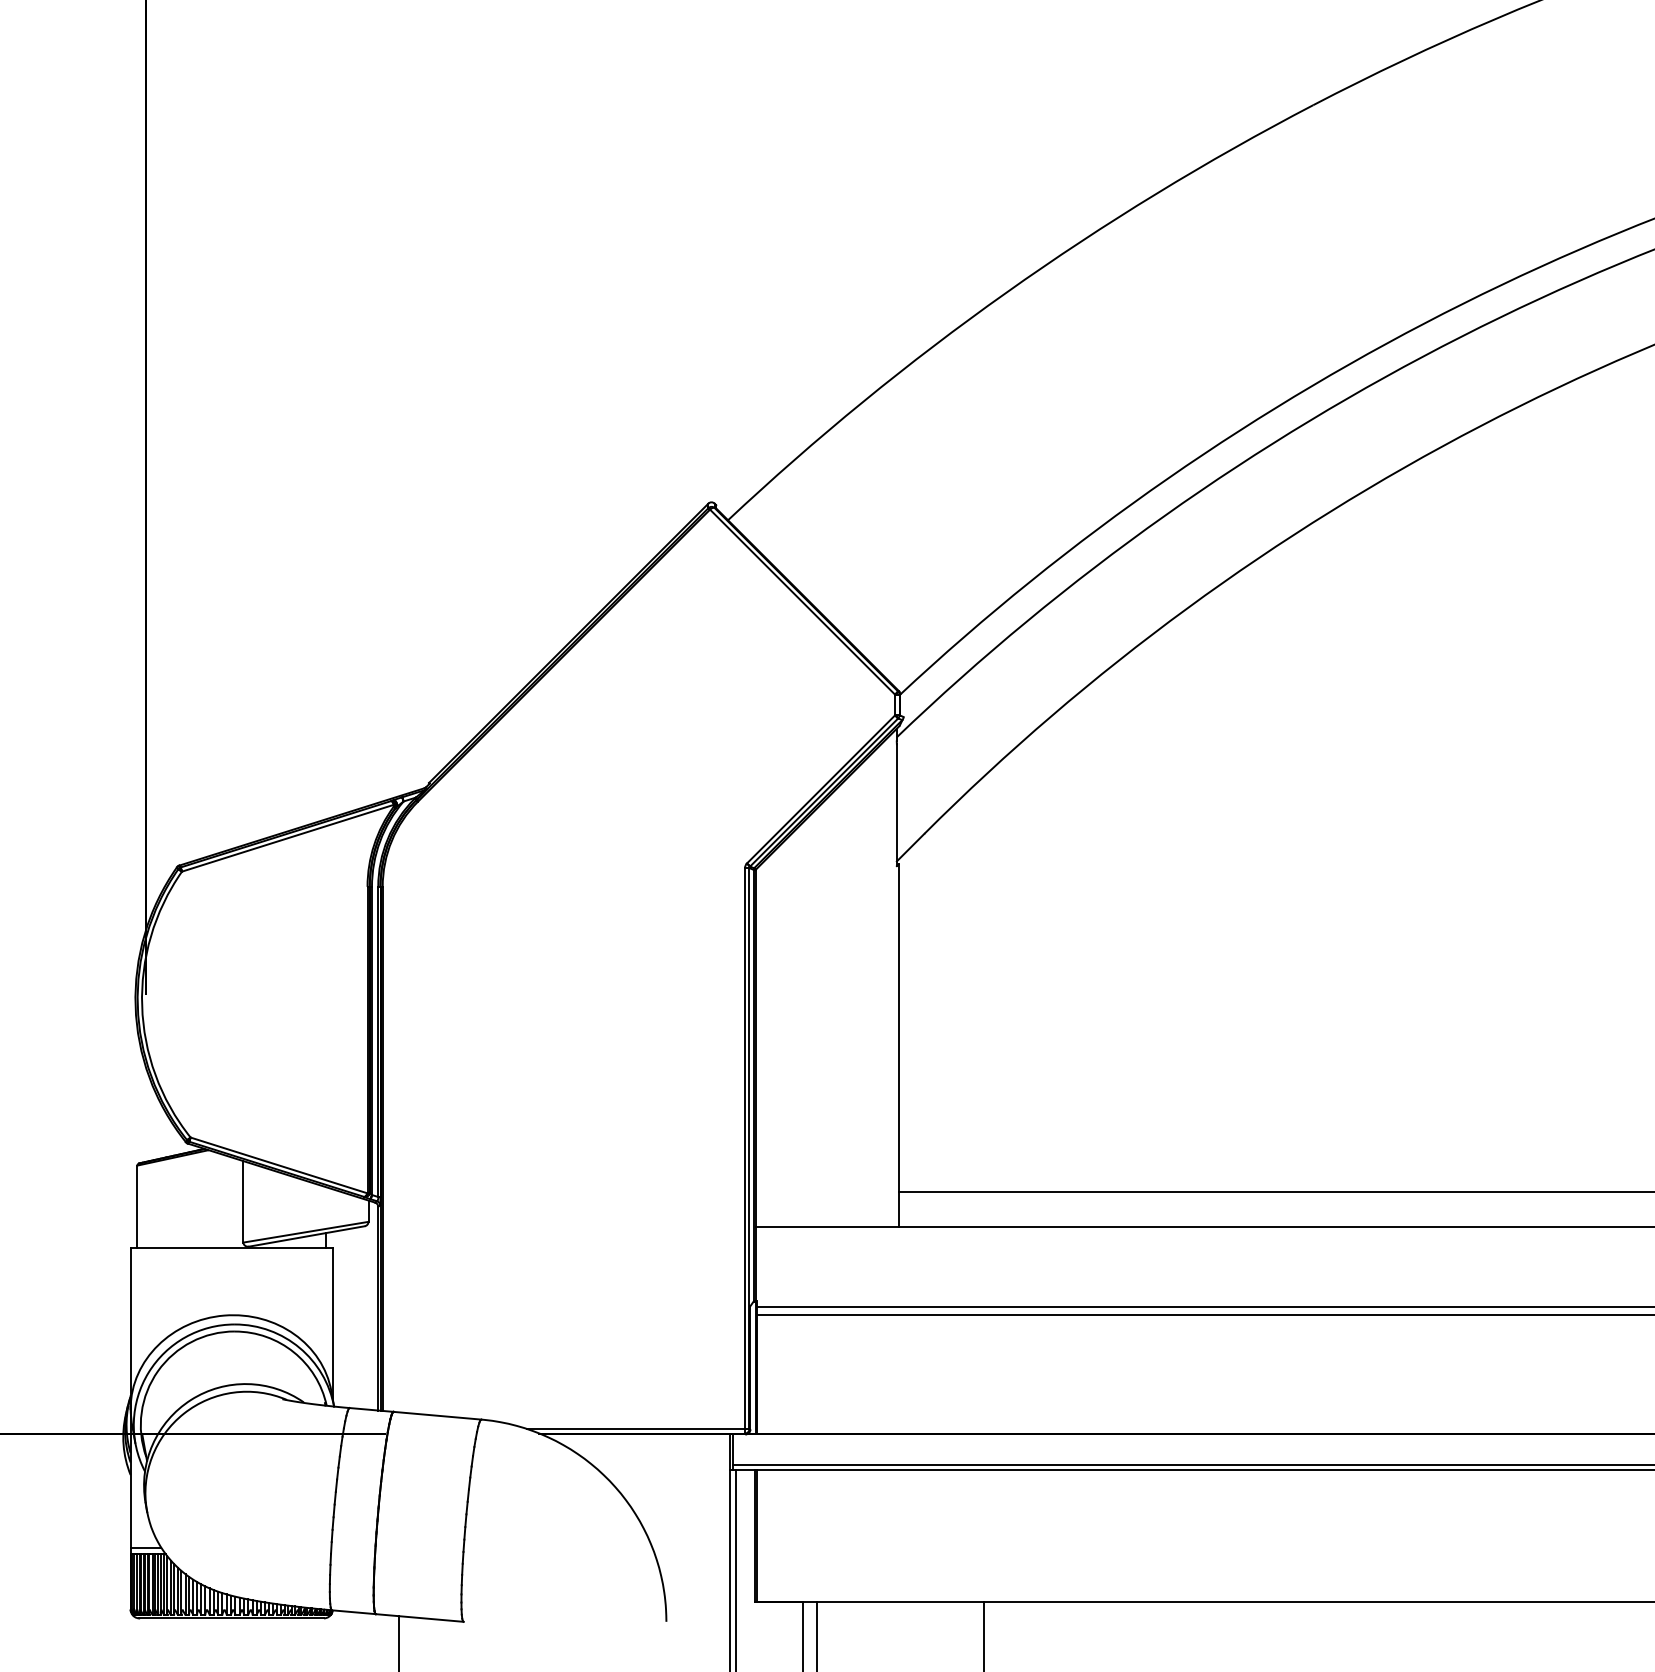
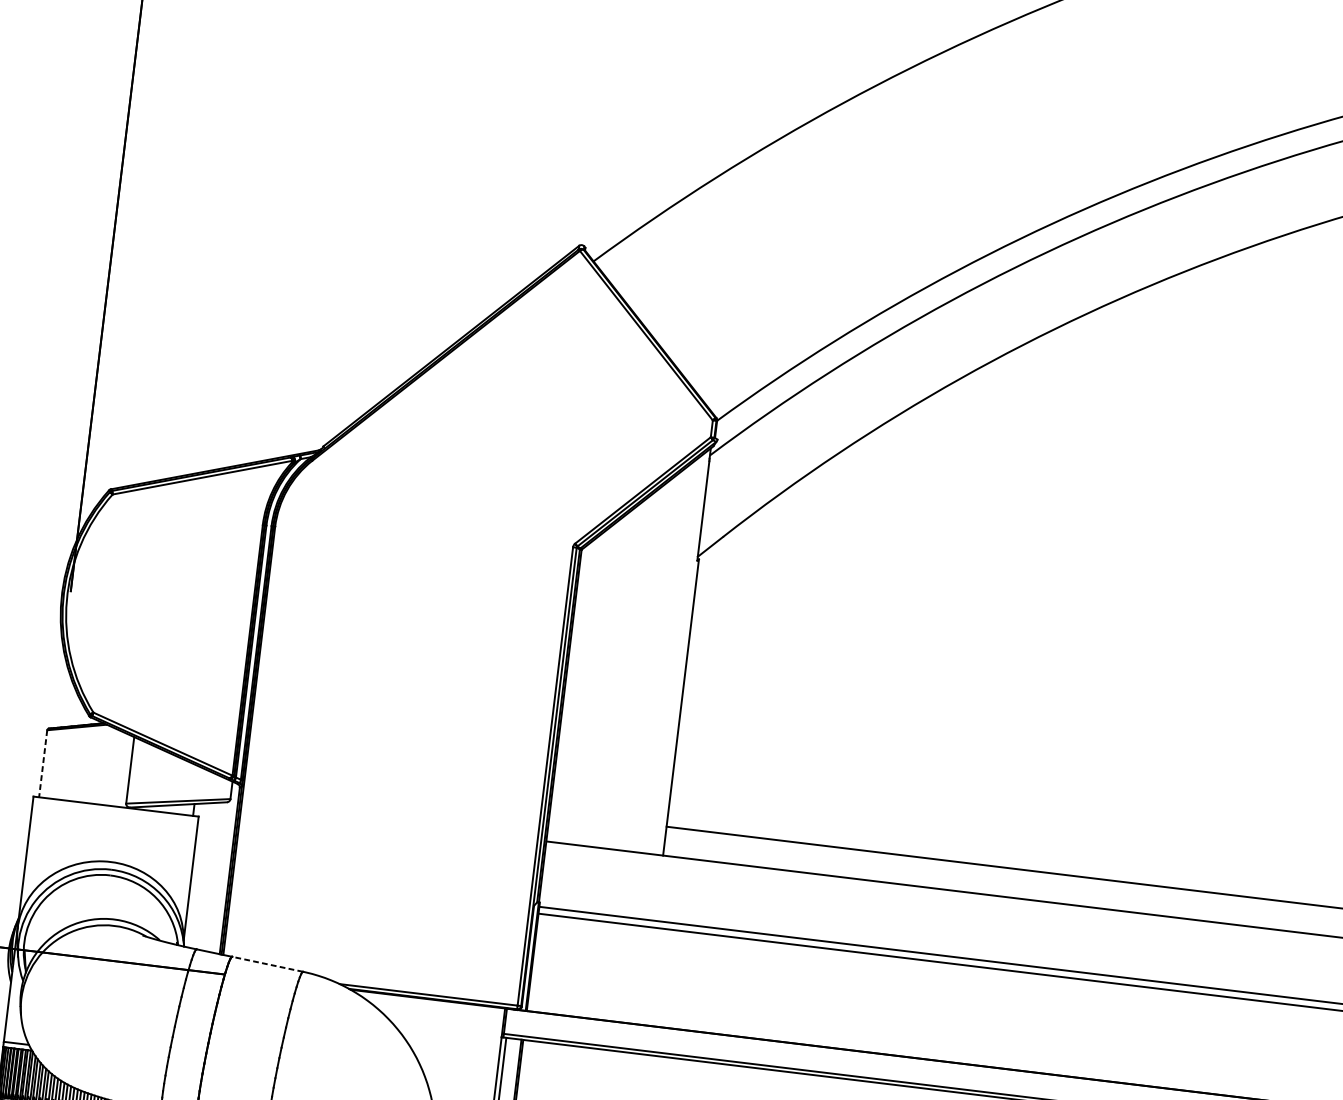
line: (137, 1207) -> (43, 764), solid -> dashed
line: (436, 1415) -> (266, 964), solid -> dashed

